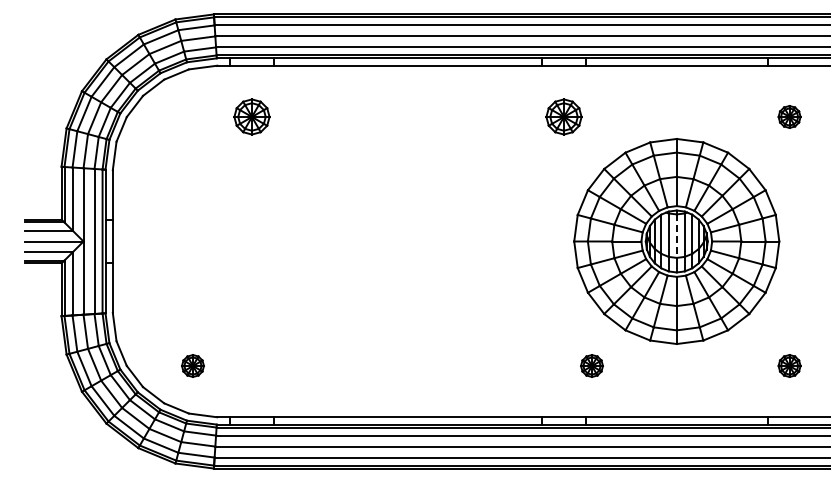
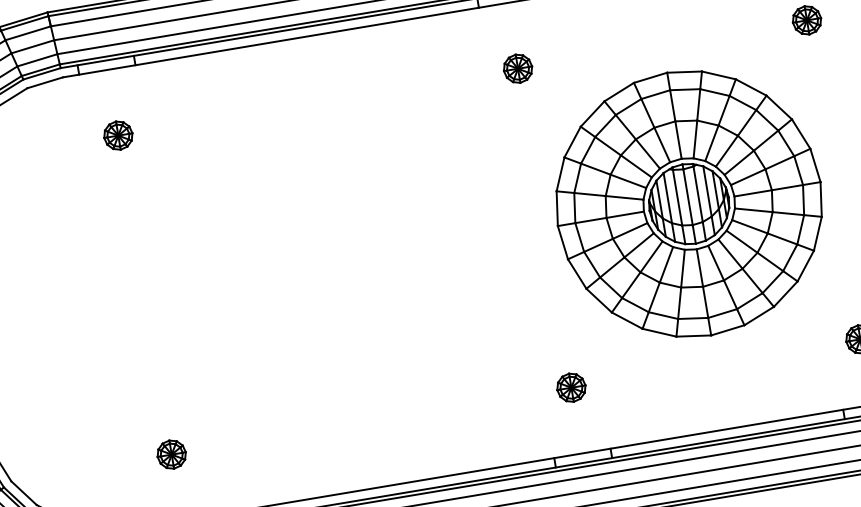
part: (251, 116) -> (117, 135), size x0.62
part: (563, 116) -> (517, 68), size x0.62
line: (676, 236) -> (687, 197), dashed -> solid
part: (192, 365) -> (171, 454), moved
part: (591, 365) -> (570, 387), moved

